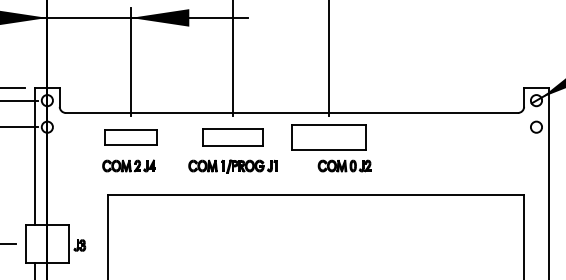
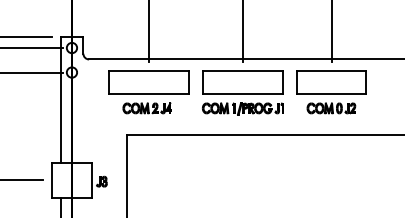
part: (130, 137) -> (148, 82), size x1.67
part: (232, 137) -> (242, 82), size x1.43
part: (344, 165) -> (331, 107), moved

